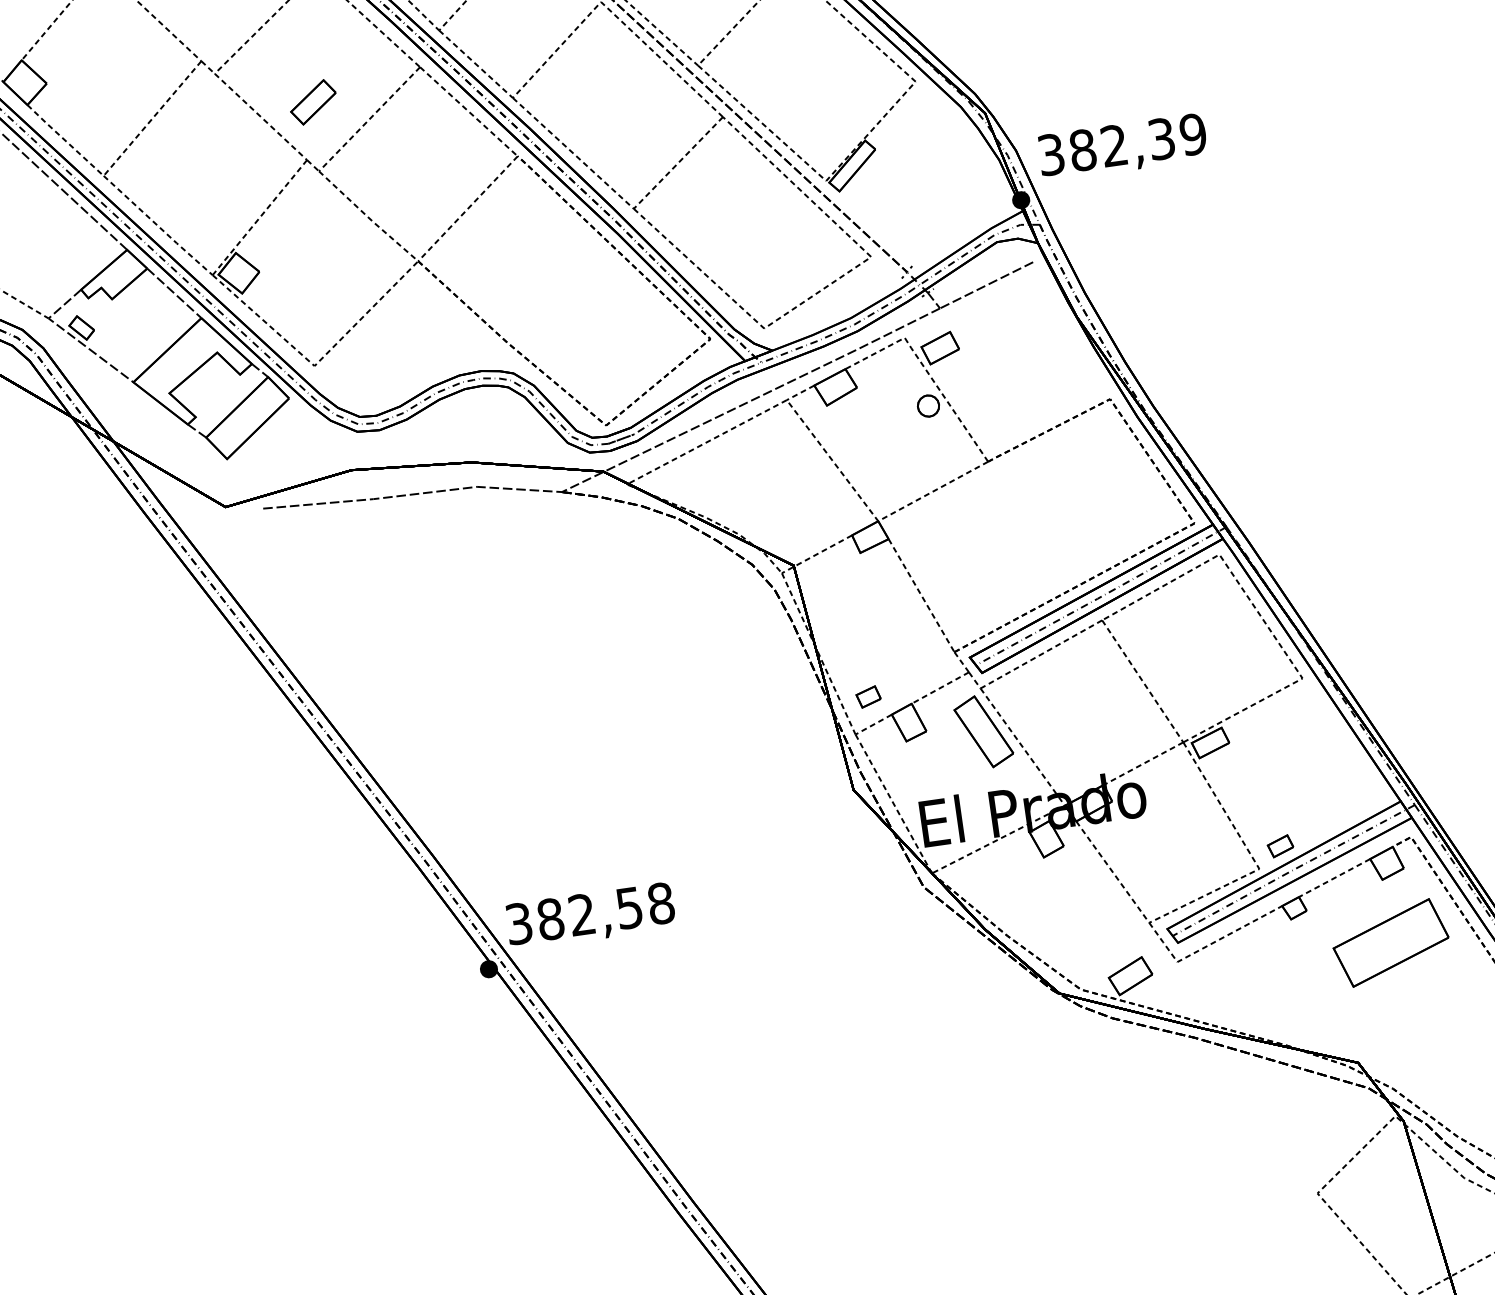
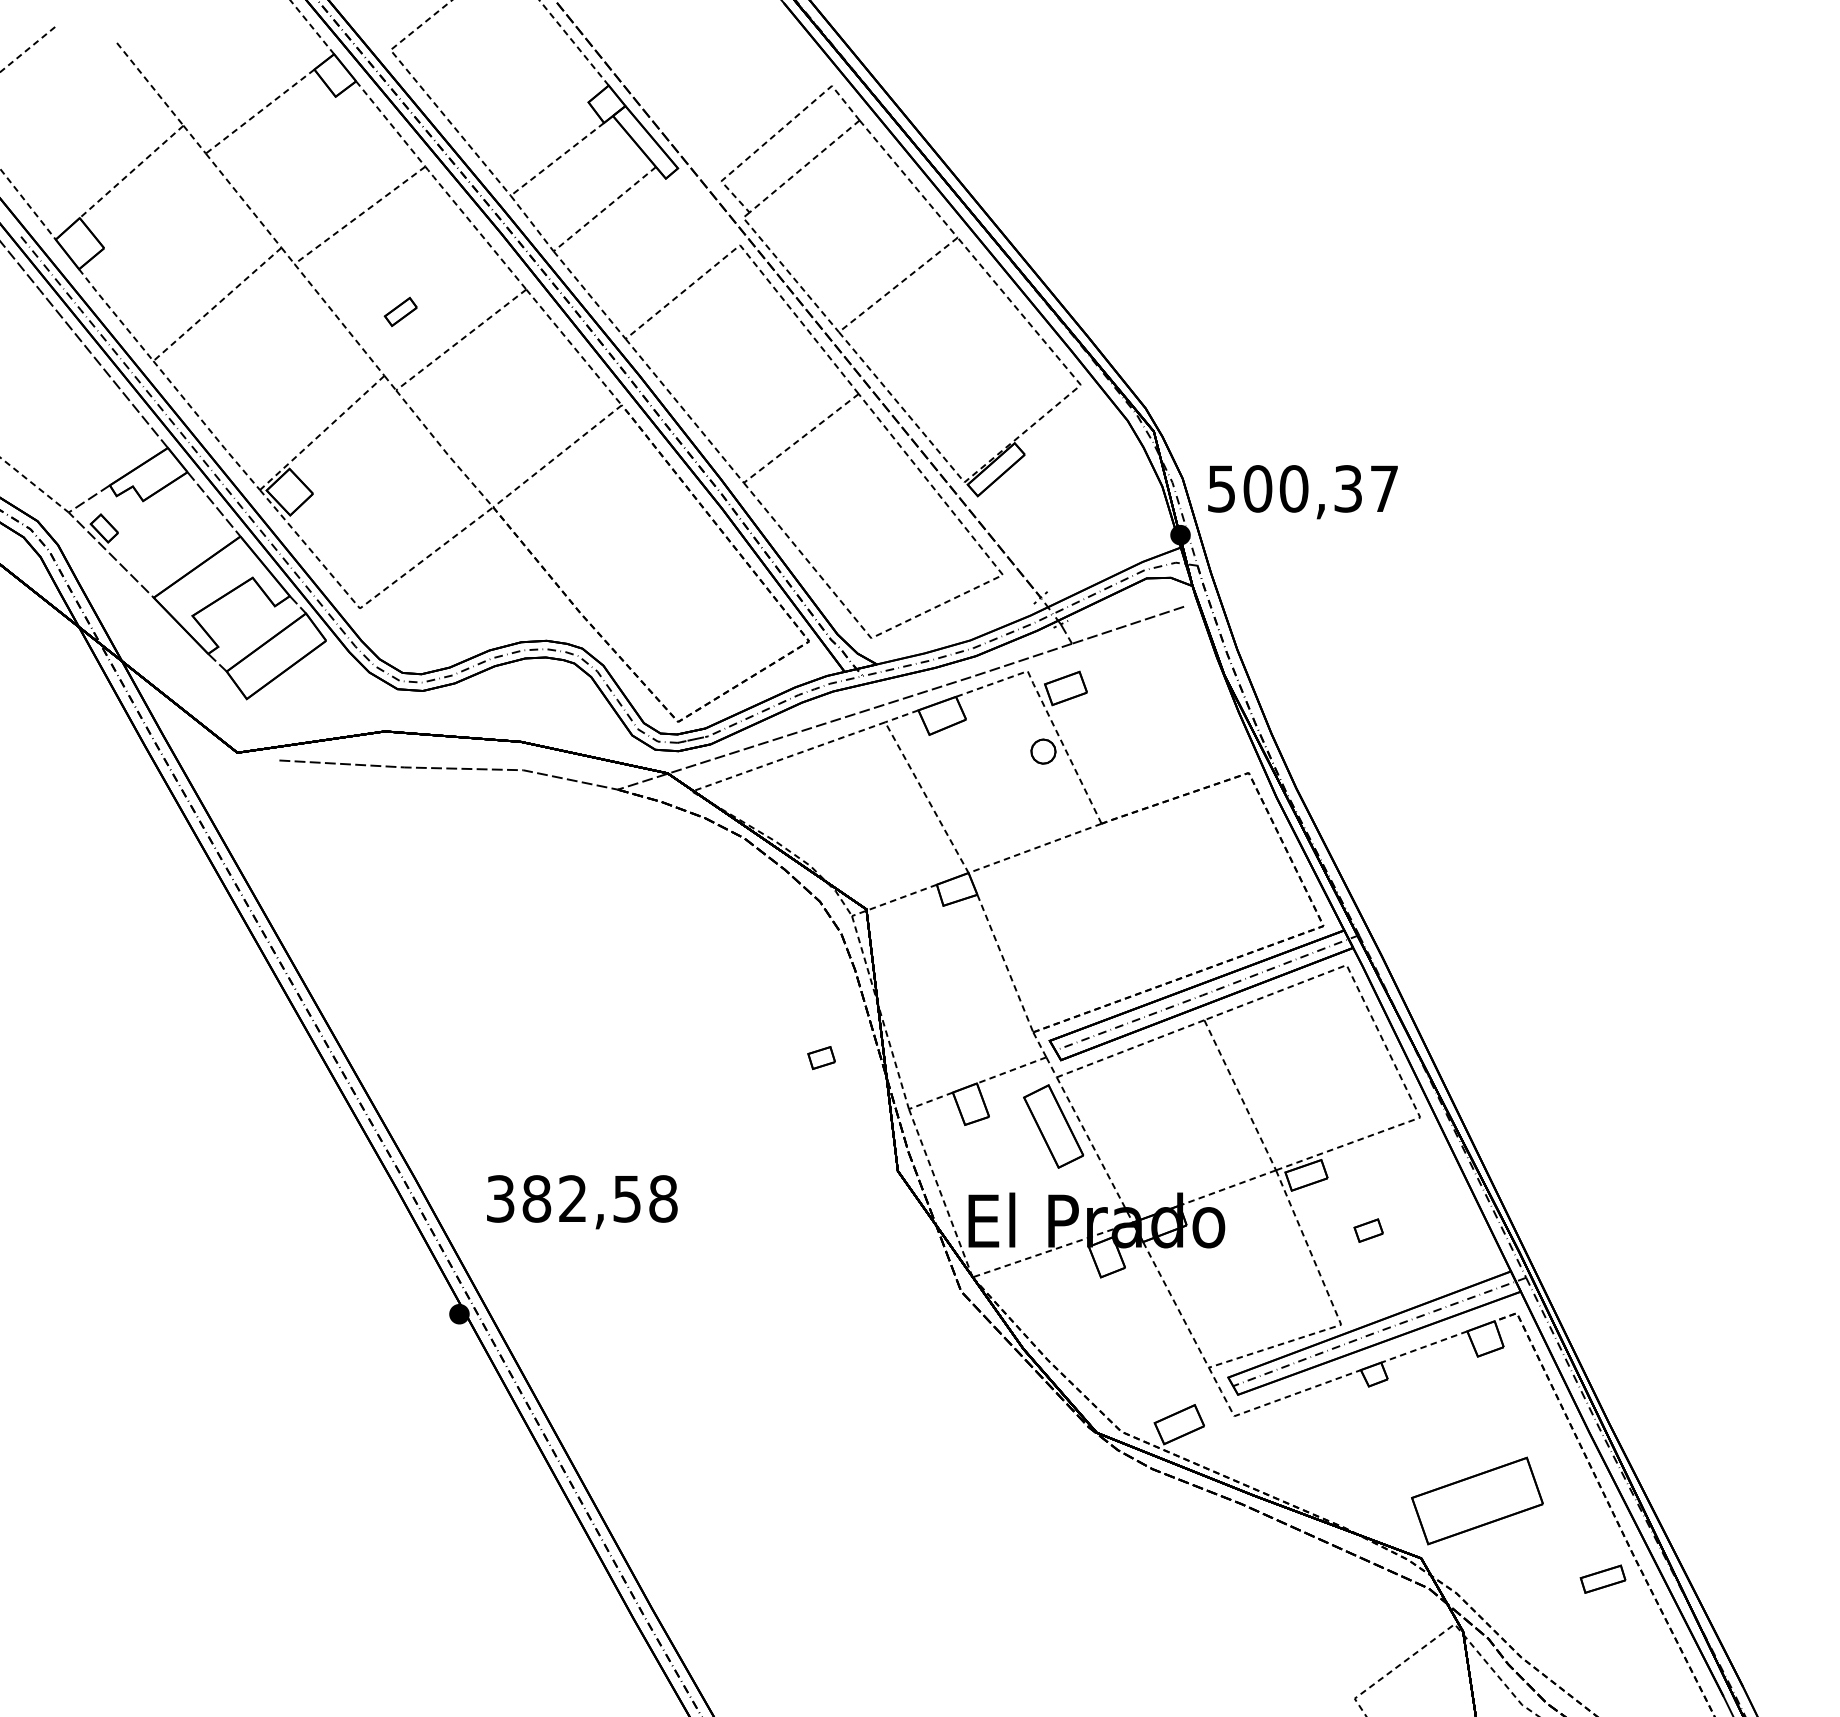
part: (313, 101) -> (400, 311), size x0.6
text: (1122, 144) -> (1303, 488), 382,39 -> 500,37
part: (868, 697) -> (821, 1058), moved
part: (1280, 846) -> (1368, 1230), moved
text: (590, 916) -> (582, 1202), moved
part: (1391, 942) -> (1477, 1500), moved

